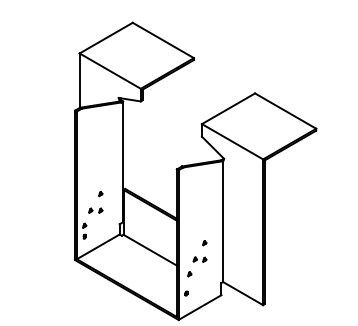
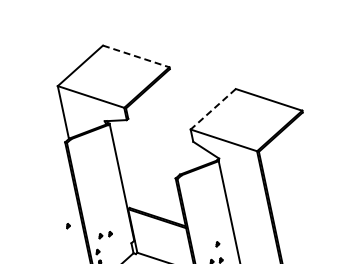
line: (163, 40) -> (136, 56), solid -> dashed
line: (228, 108) -> (213, 109), solid -> dashed
part: (100, 193) -> (67, 225), moved

